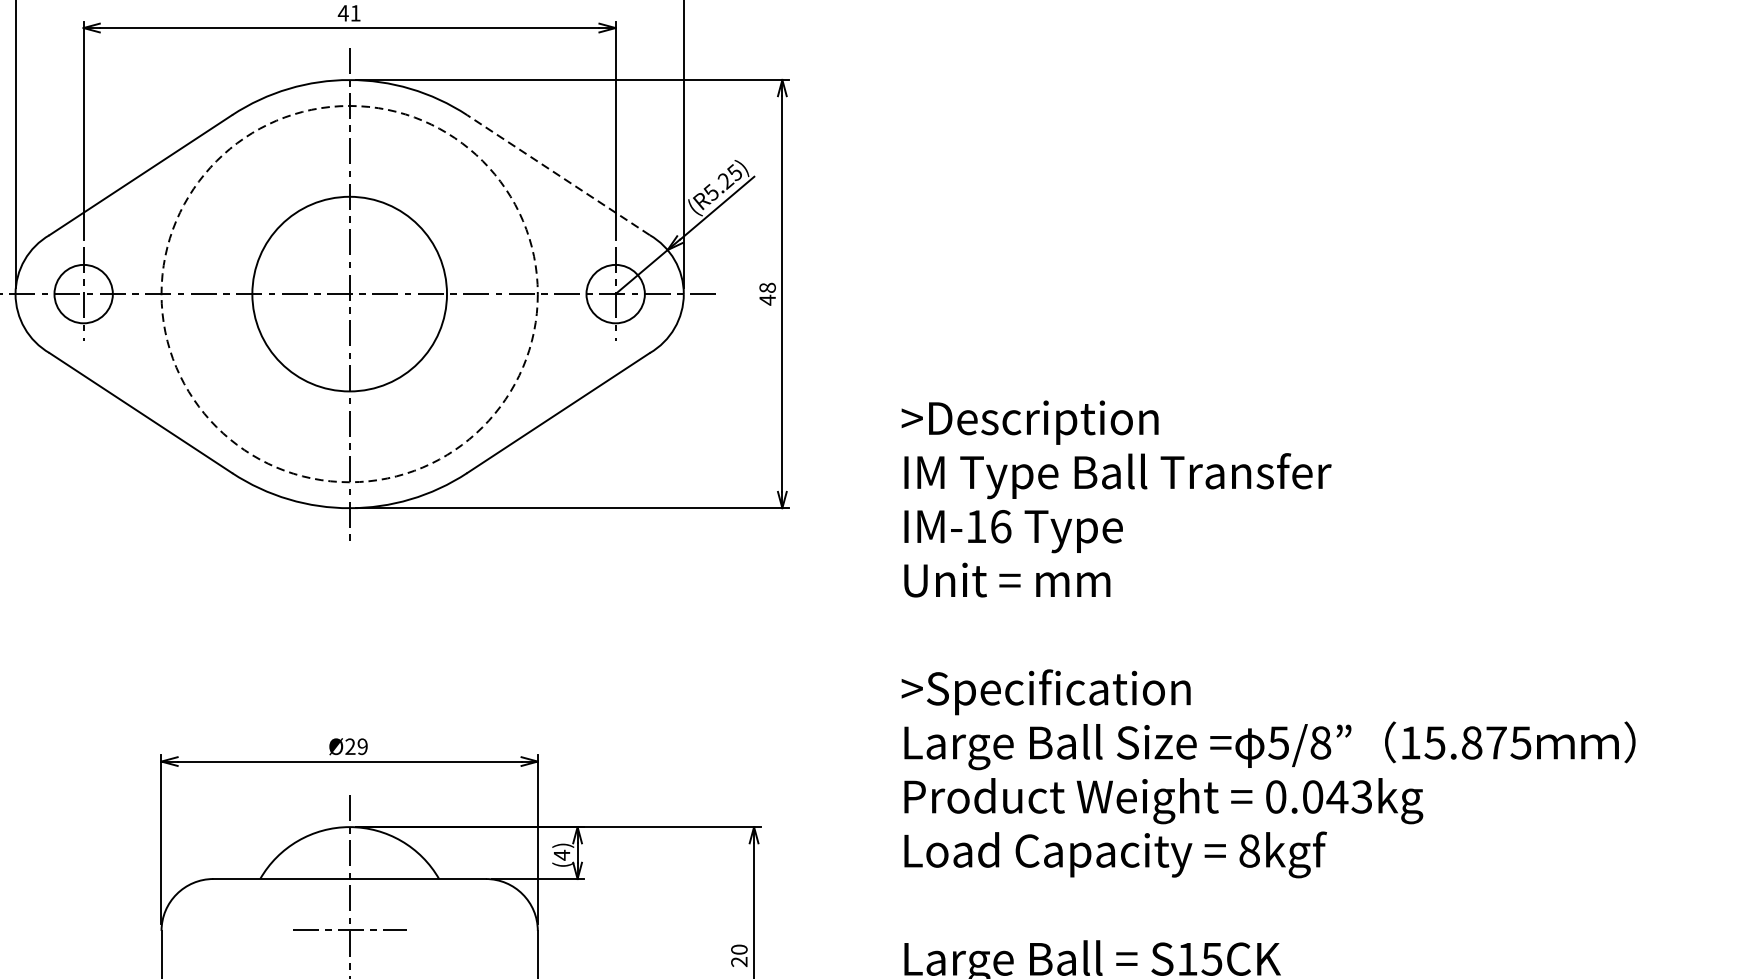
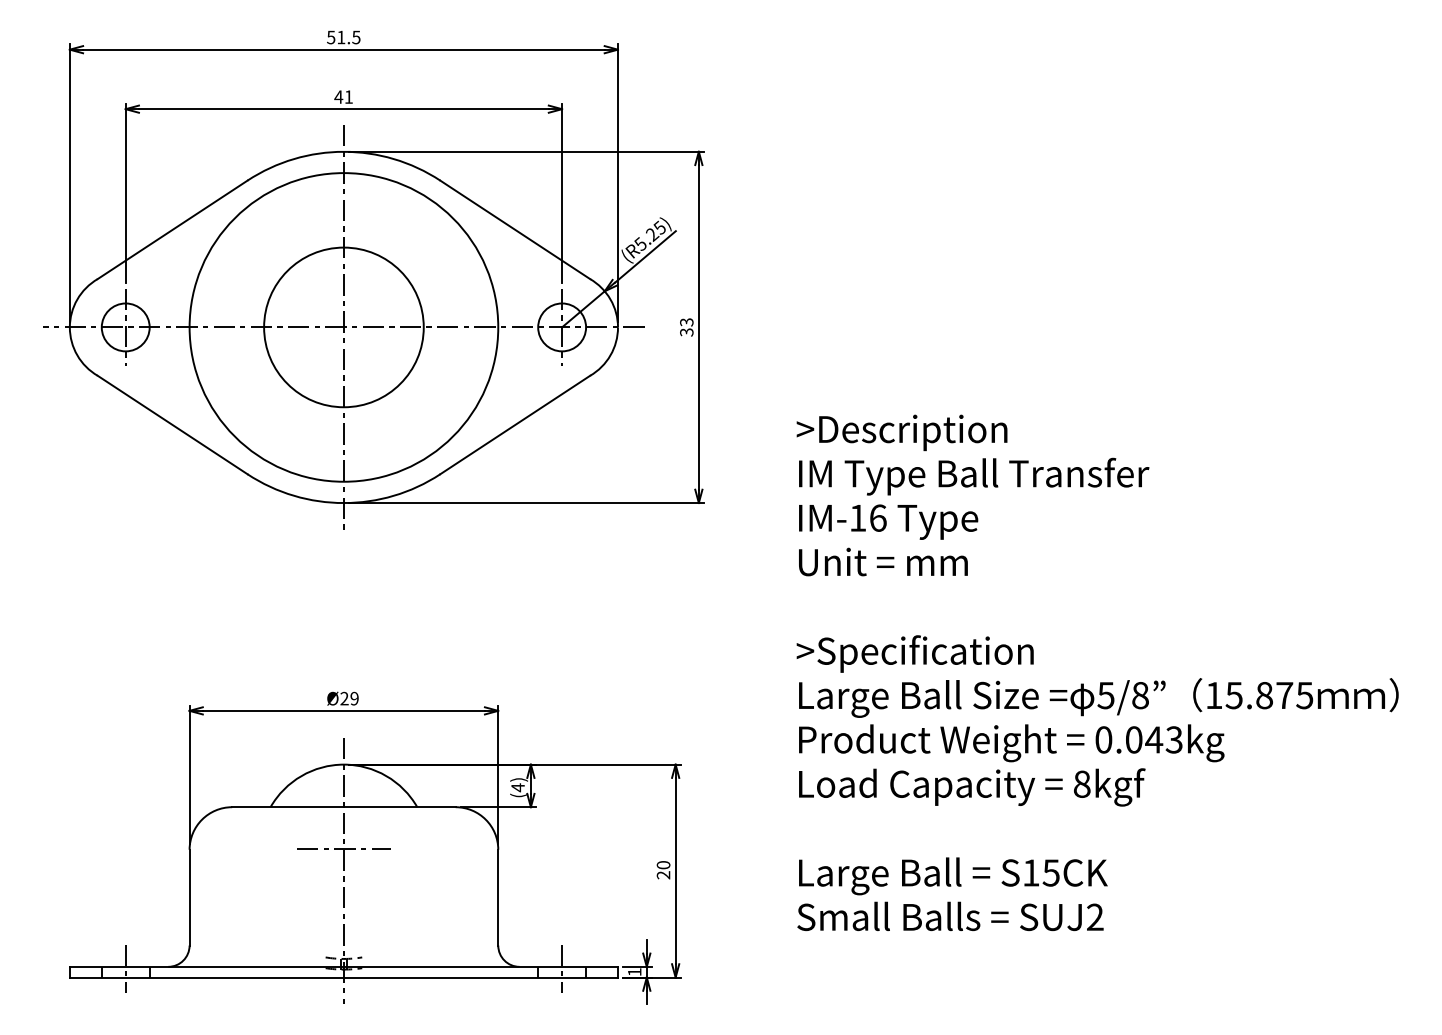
line: (558, 174) -> (515, 229), dashed -> solid
circle: (349, 294) -> (343, 327), dashed -> solid
text: (767, 294) -> (686, 327), 48 -> 33

